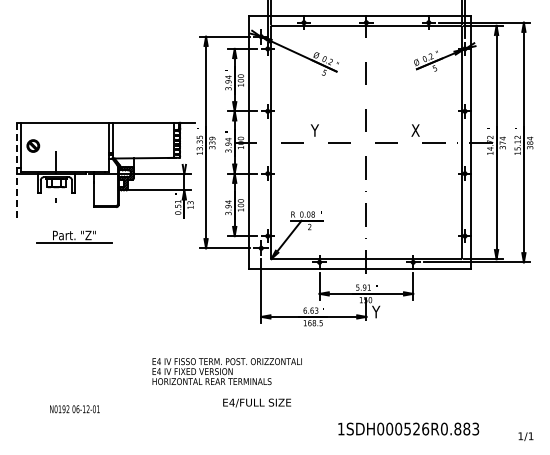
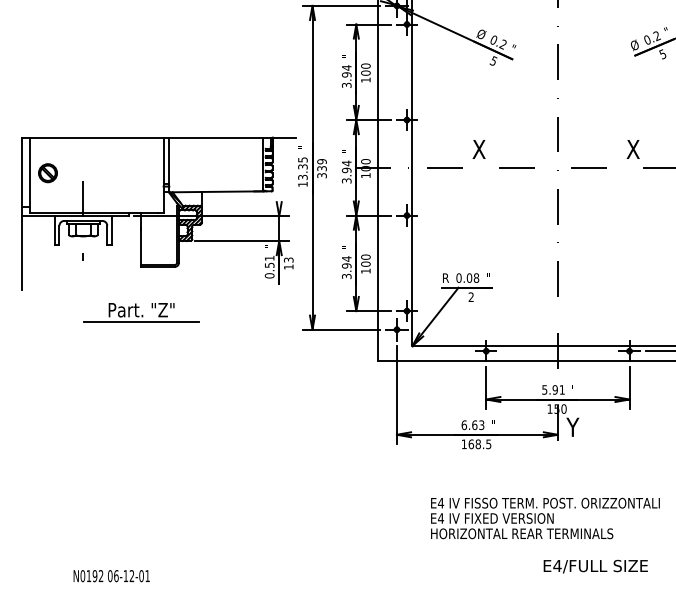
text: (314, 130) -> (478, 149), Y -> X
line: (16, 172) -> (22, 213), dashed -> solid
part: (74, 236) -> (141, 311), moved
text: (226, 371) -> (544, 518), moved
text: (256, 402) -> (594, 565), moved

